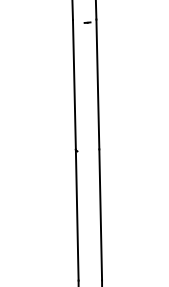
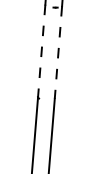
line: (74, 84) -> (41, 50), solid -> dashed
line: (97, 84) -> (58, 52), solid -> dashed

